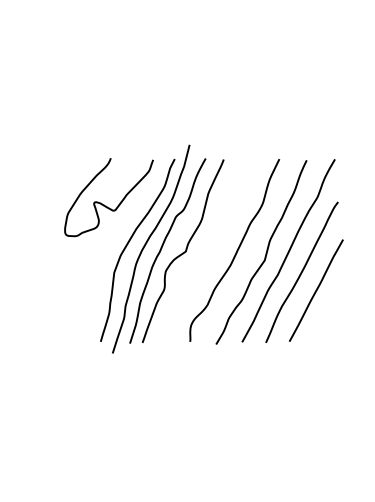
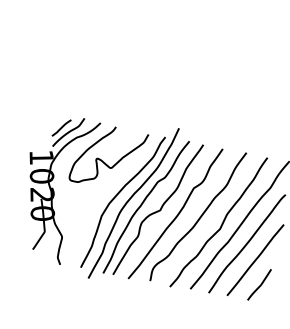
part: (50, 249) -> (55, 188), added
curve: (207, 253) -> (176, 215), added
curve: (327, 320) -> (259, 284), added

